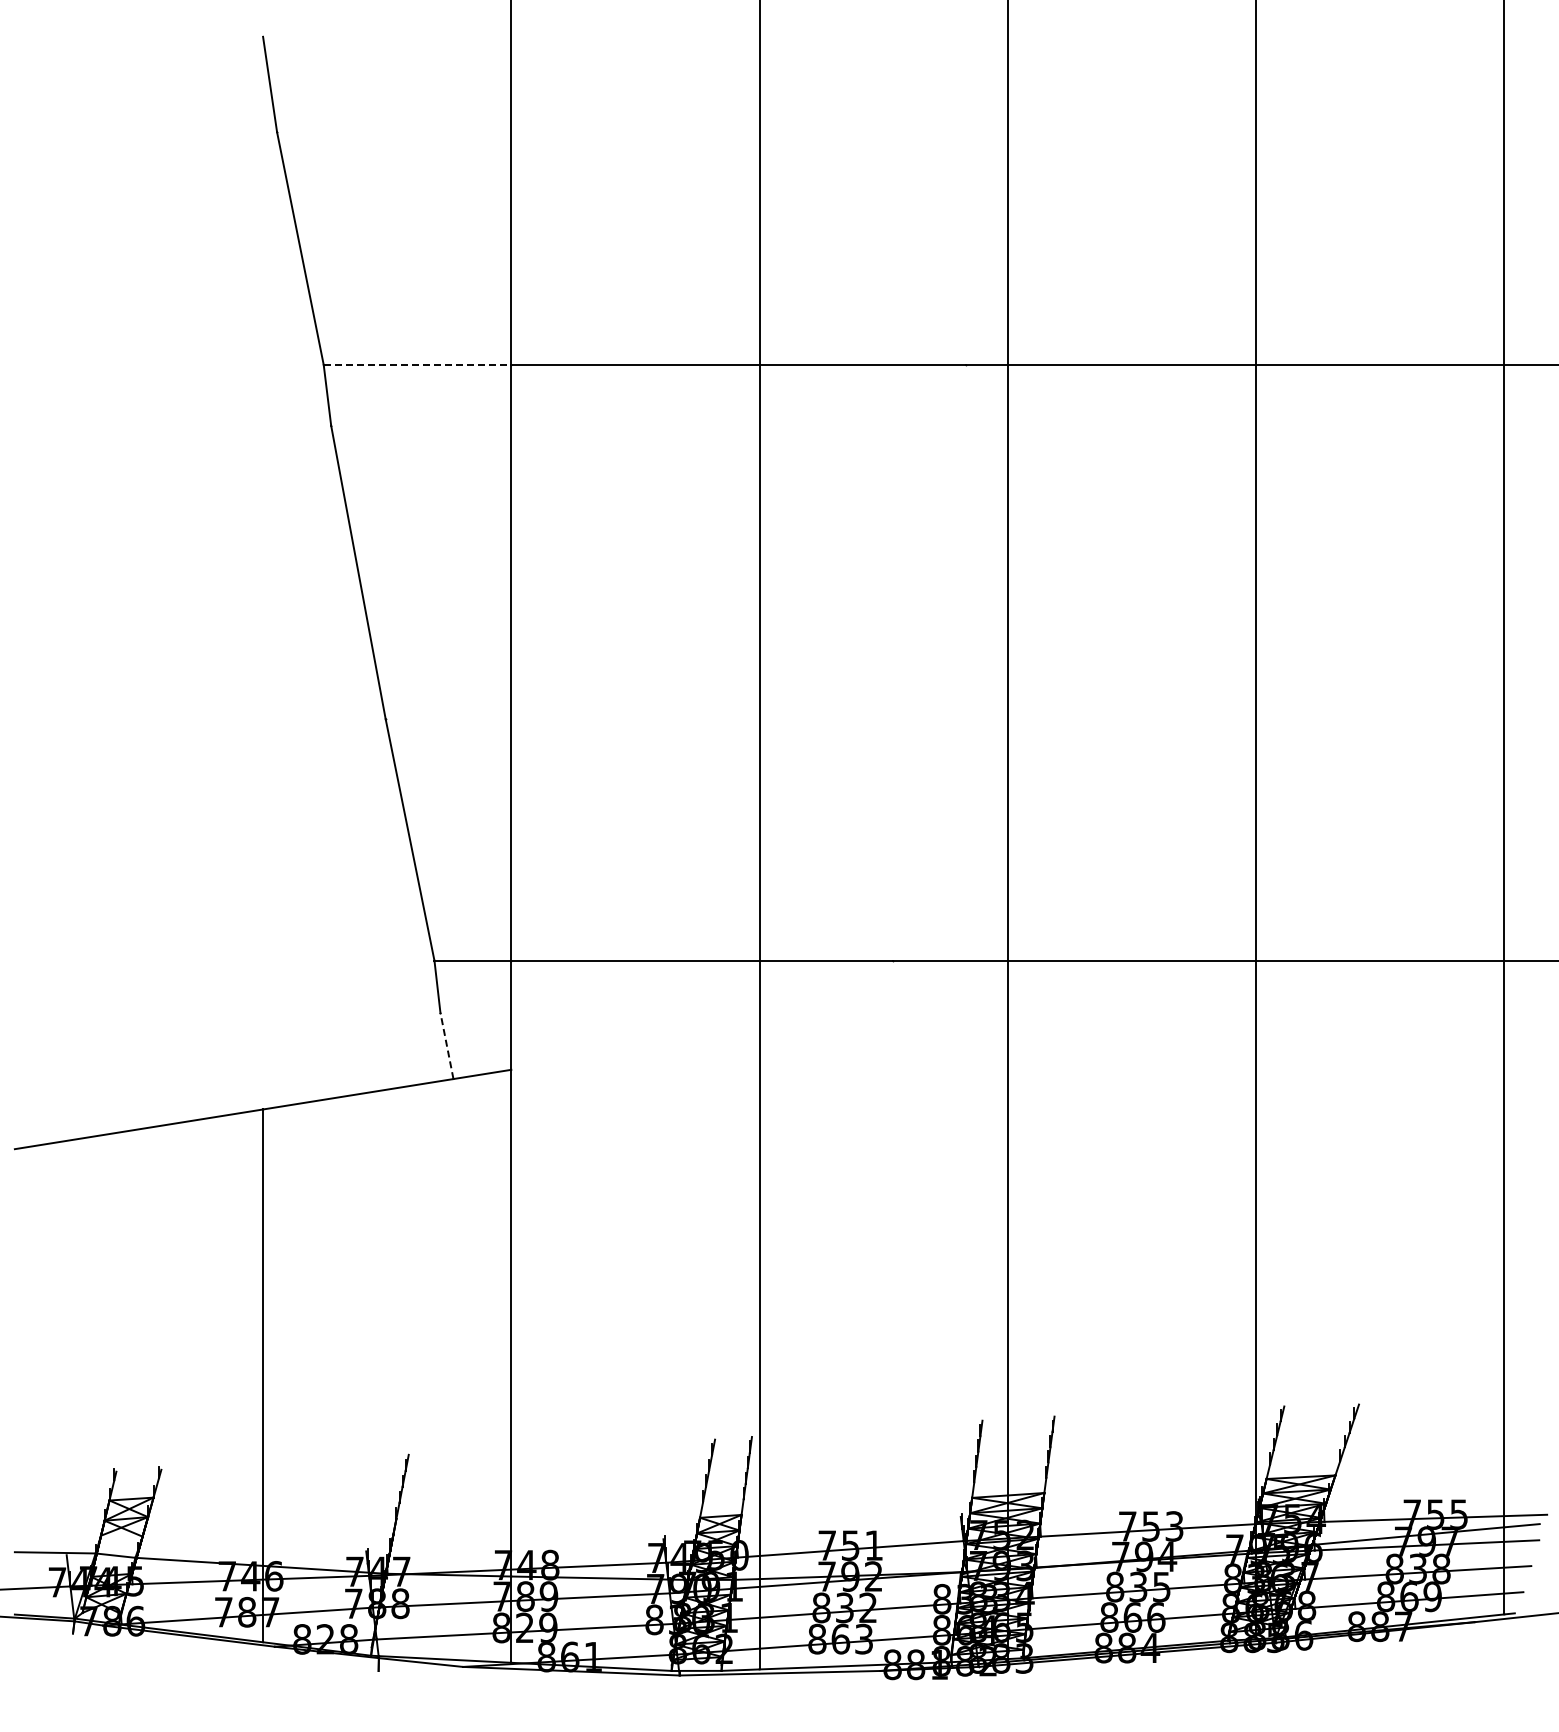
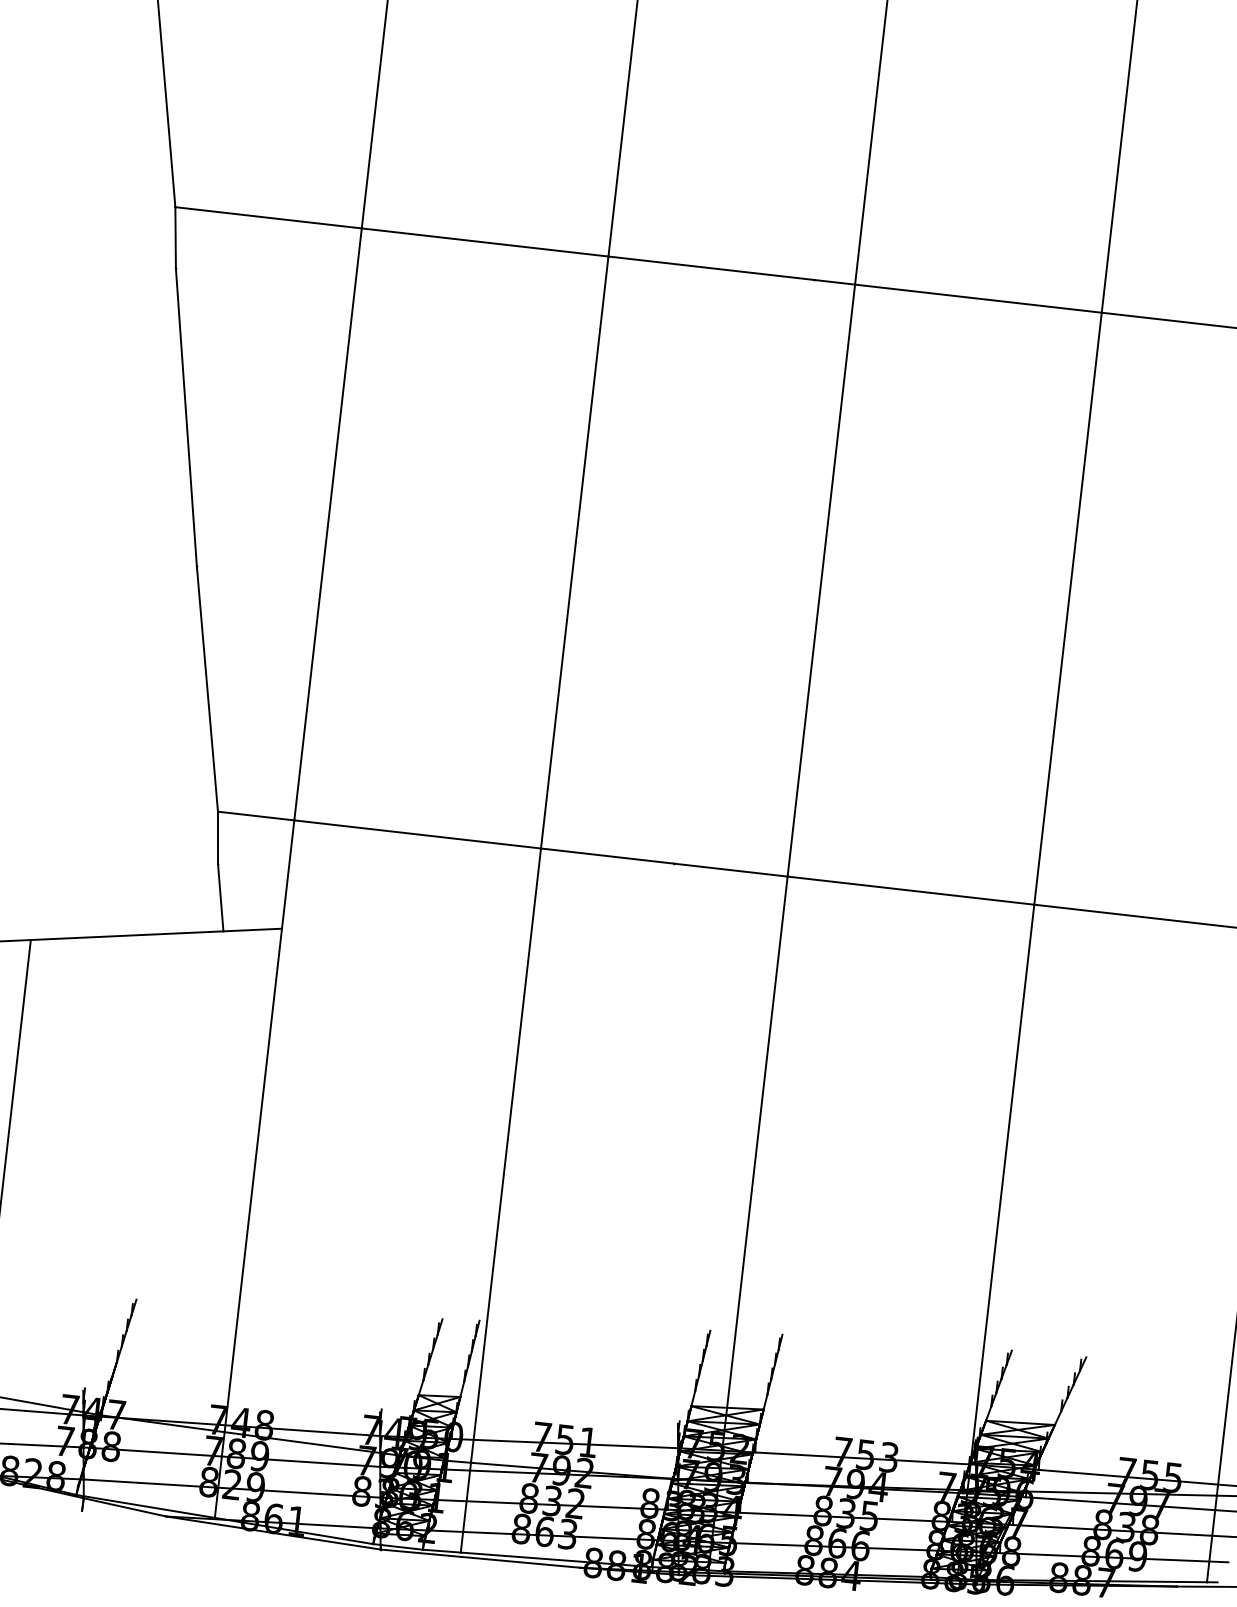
line: (417, 364) -> (268, 217), dashed -> solid
line: (446, 1045) -> (220, 897), dashed -> solid

